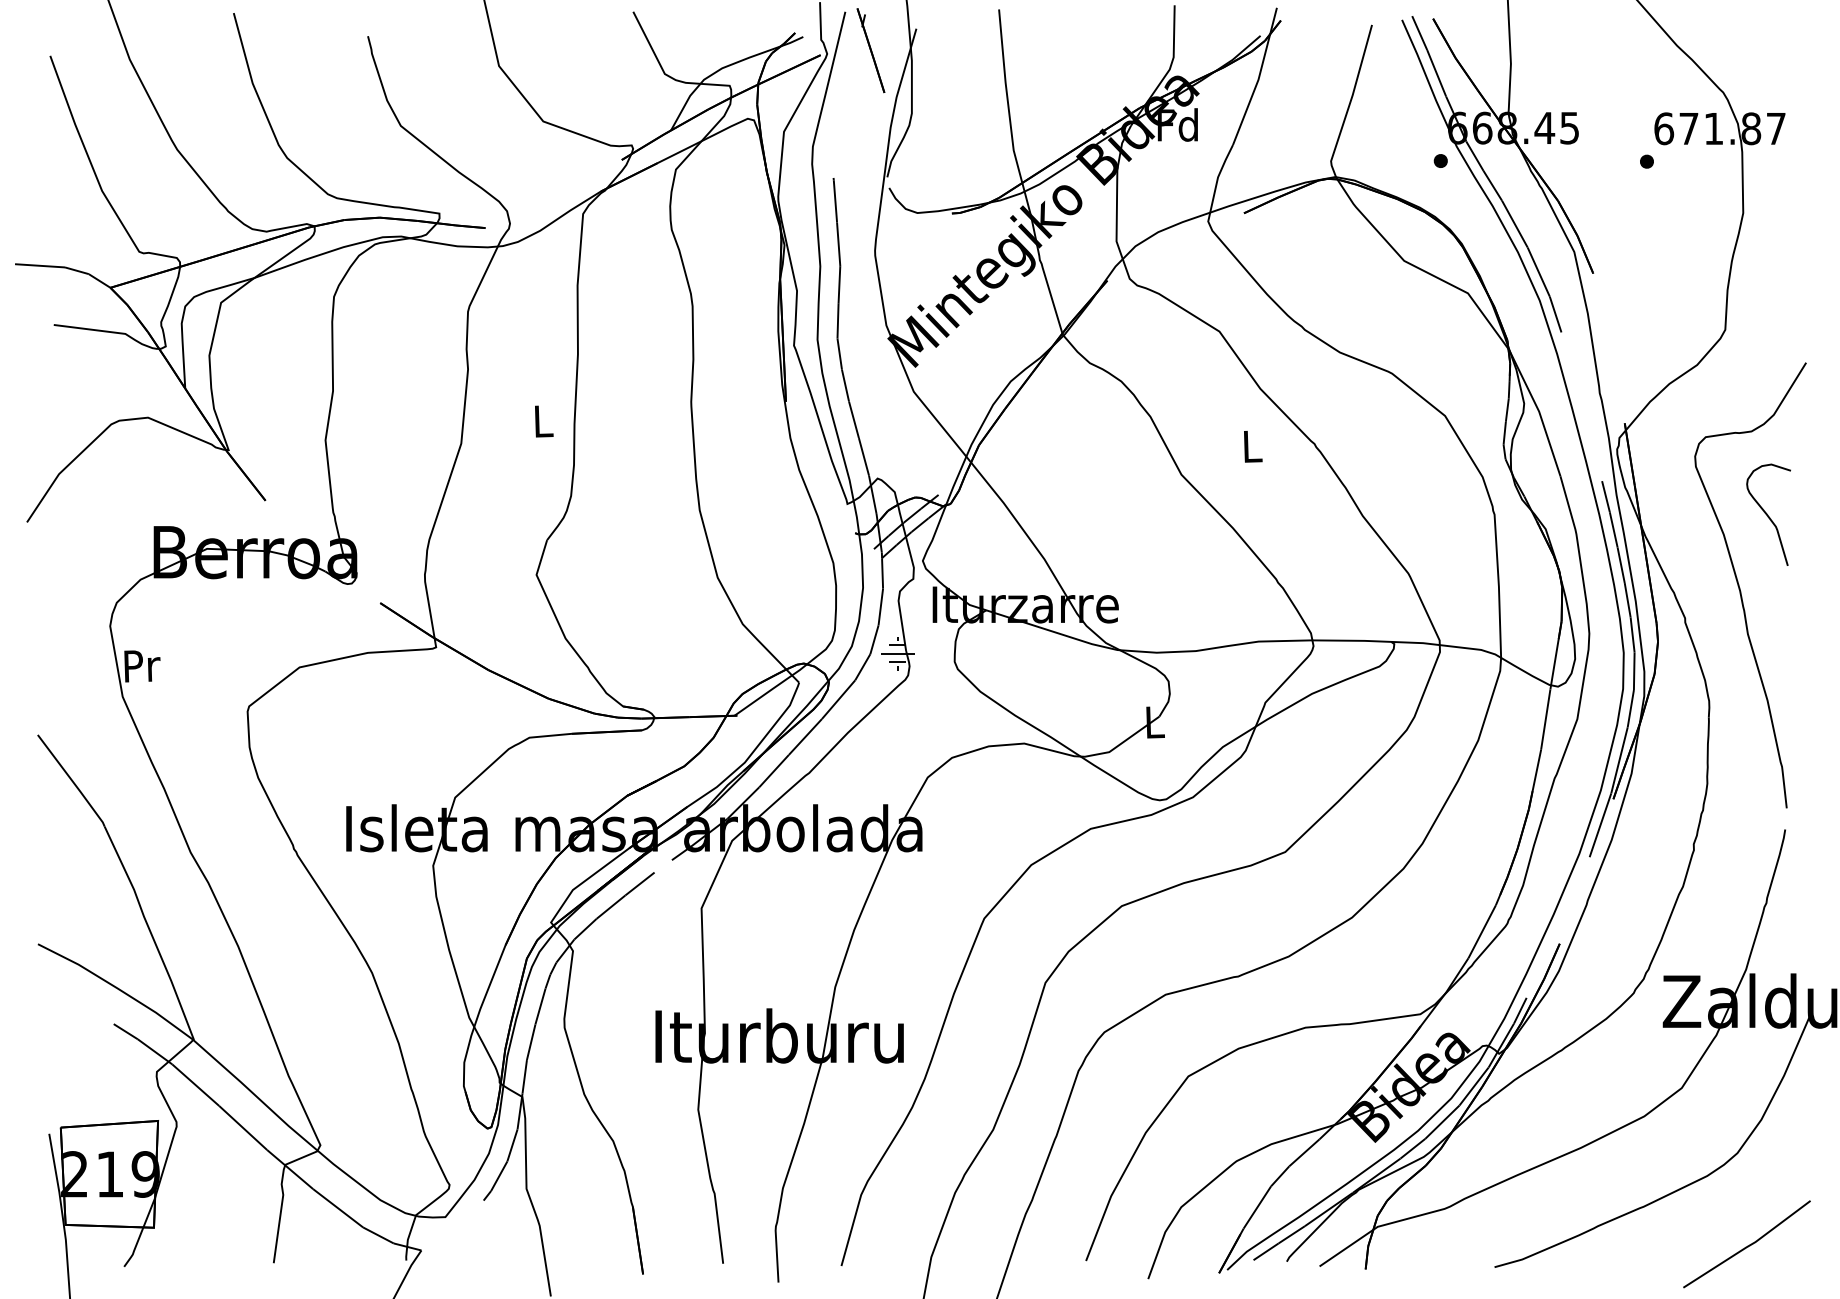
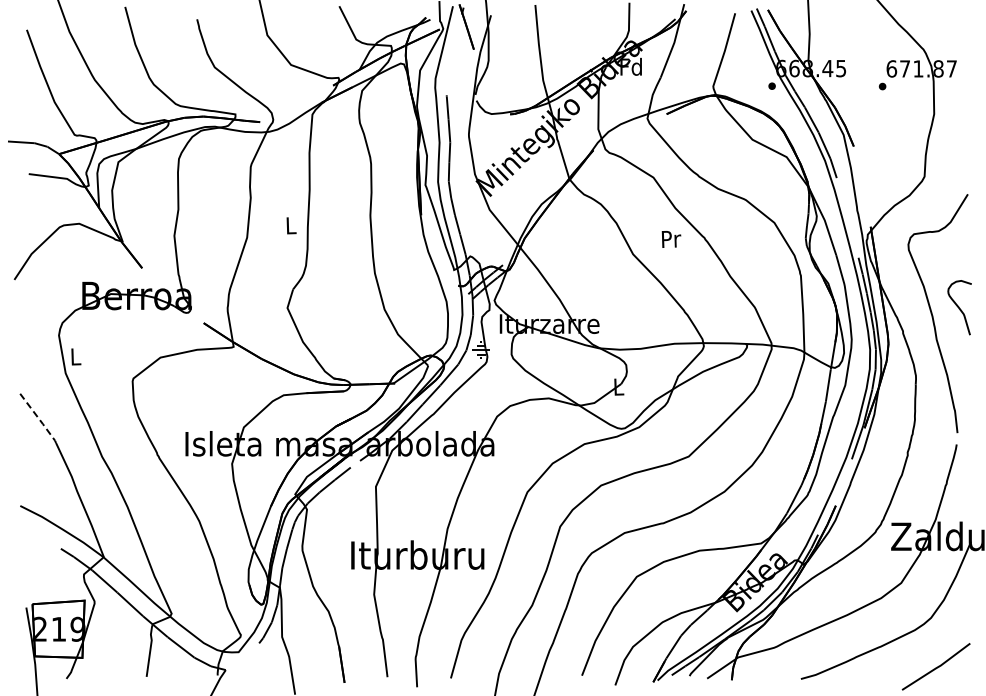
text: (1253, 445) -> (671, 238), L -> Pr
curve: (1768, 514) -> (959, 307), moved
text: (140, 665) -> (75, 356), Pr -> L
line: (73, 782) -> (39, 419), solid -> dashed

